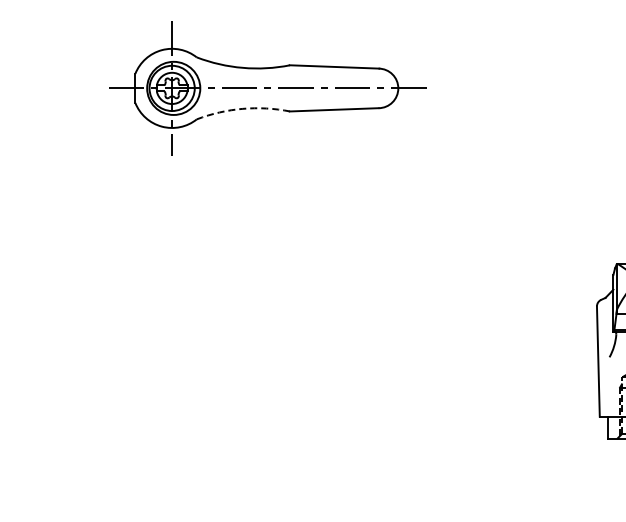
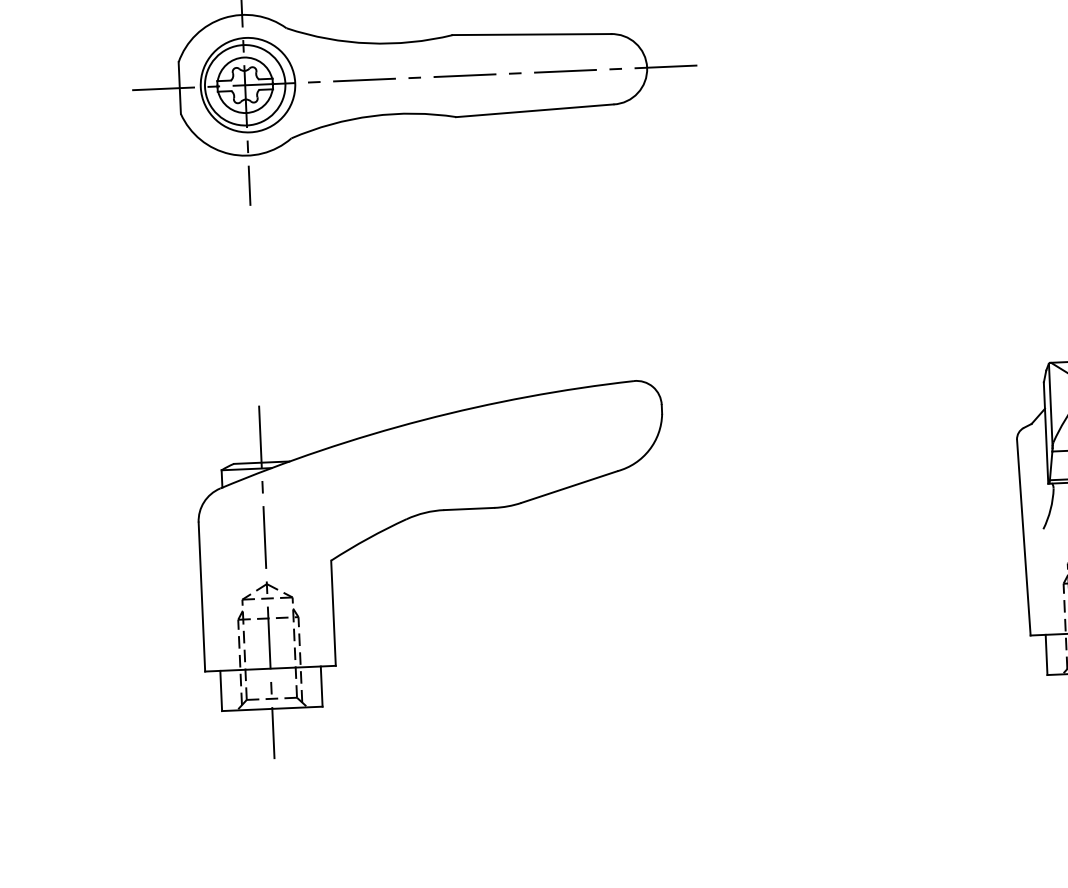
arc: (242, 108) -> (371, 115), dashed -> solid
part: (257, 335) -> (416, 517), added

